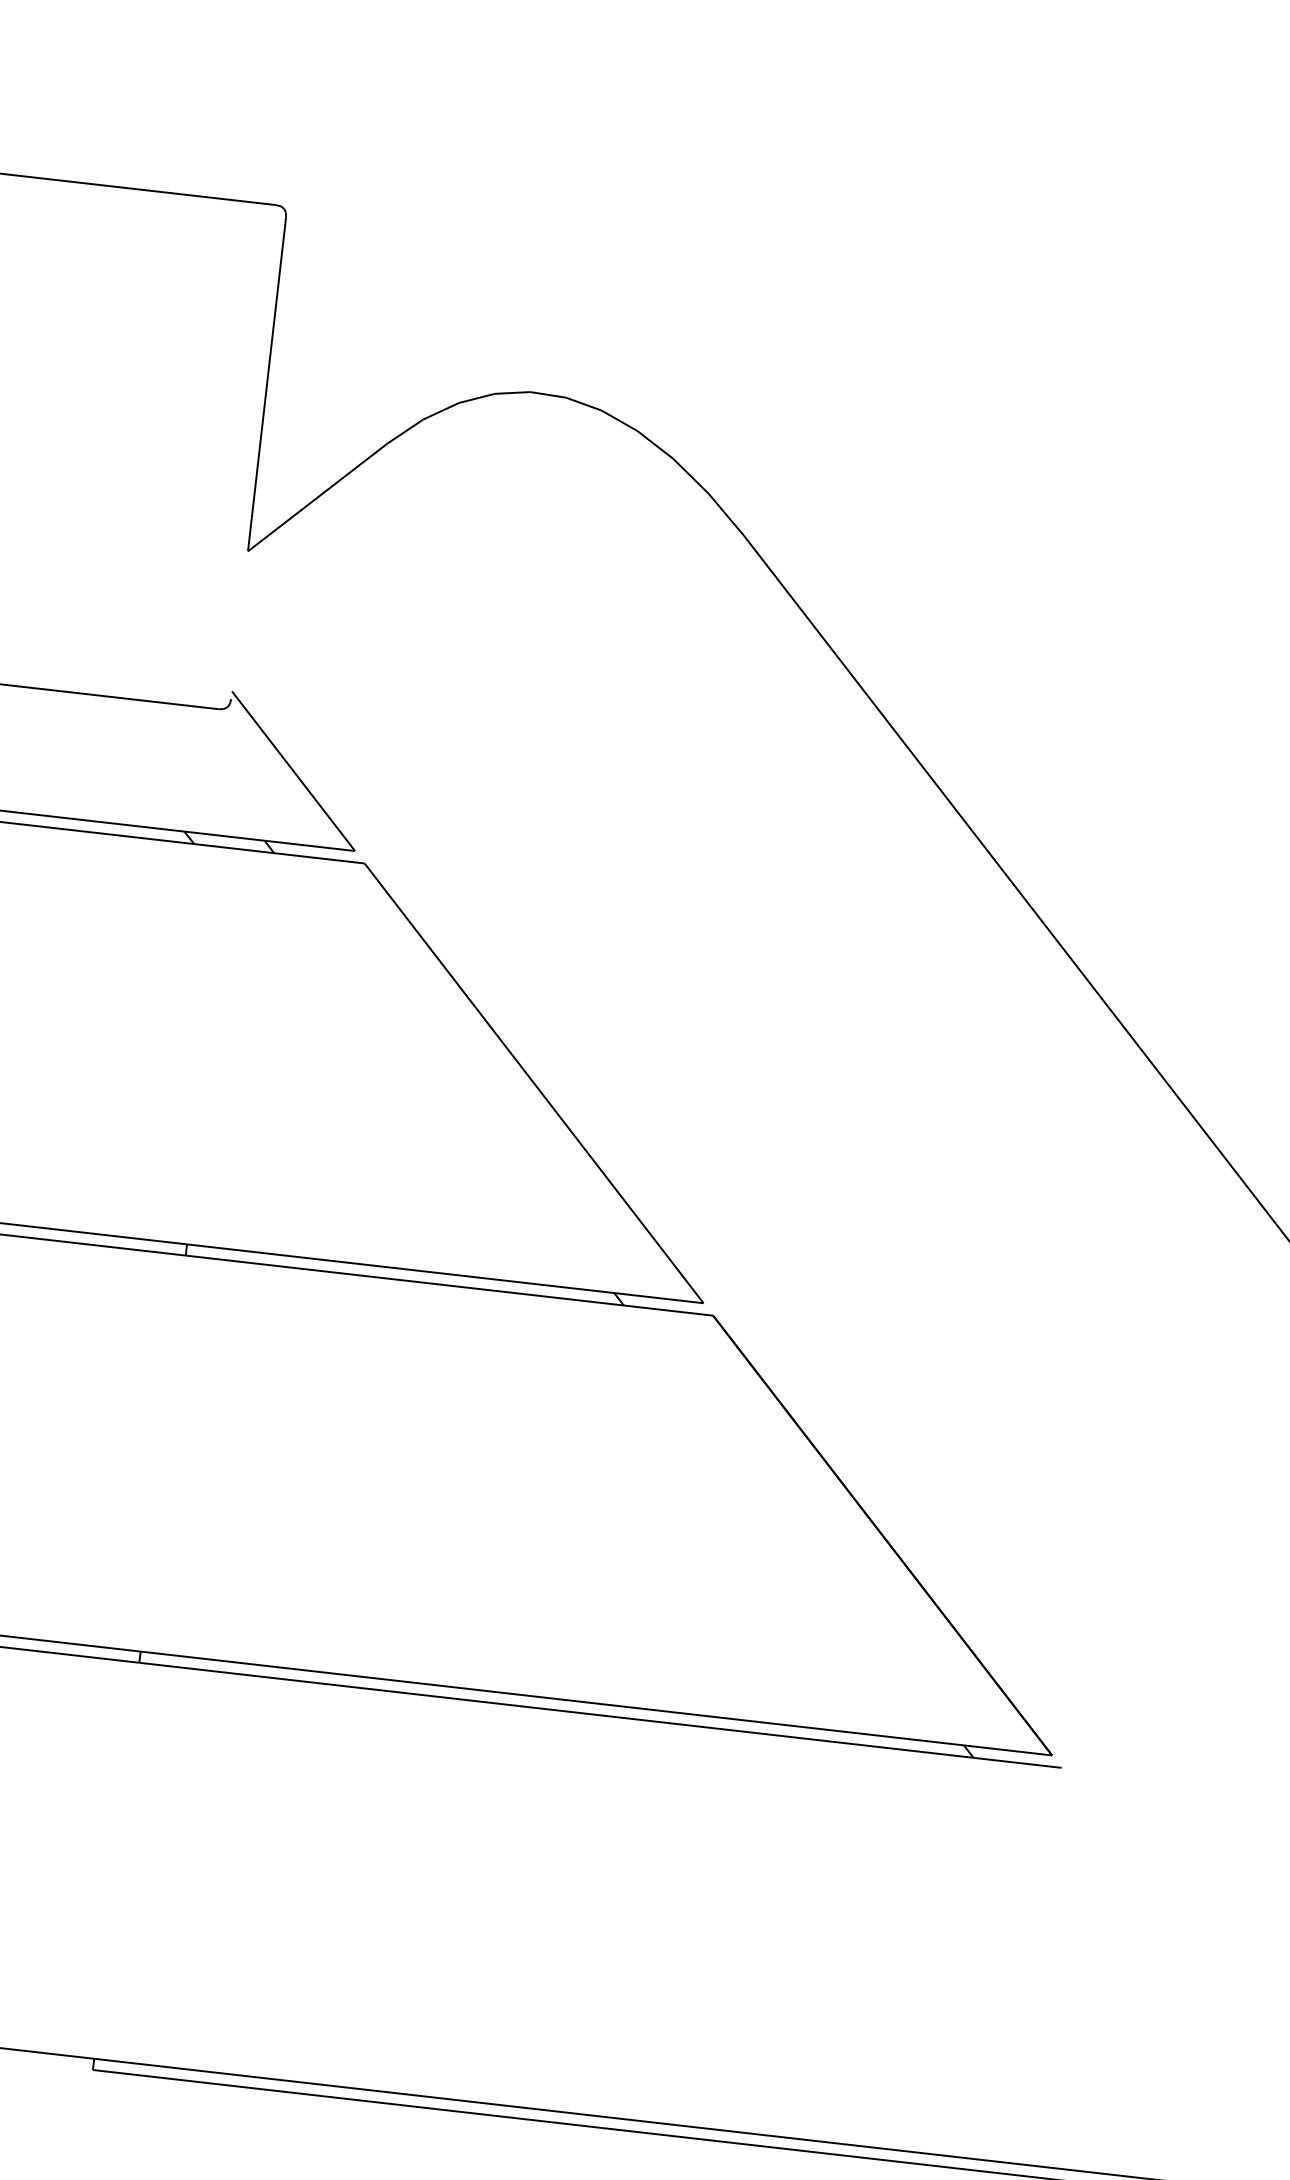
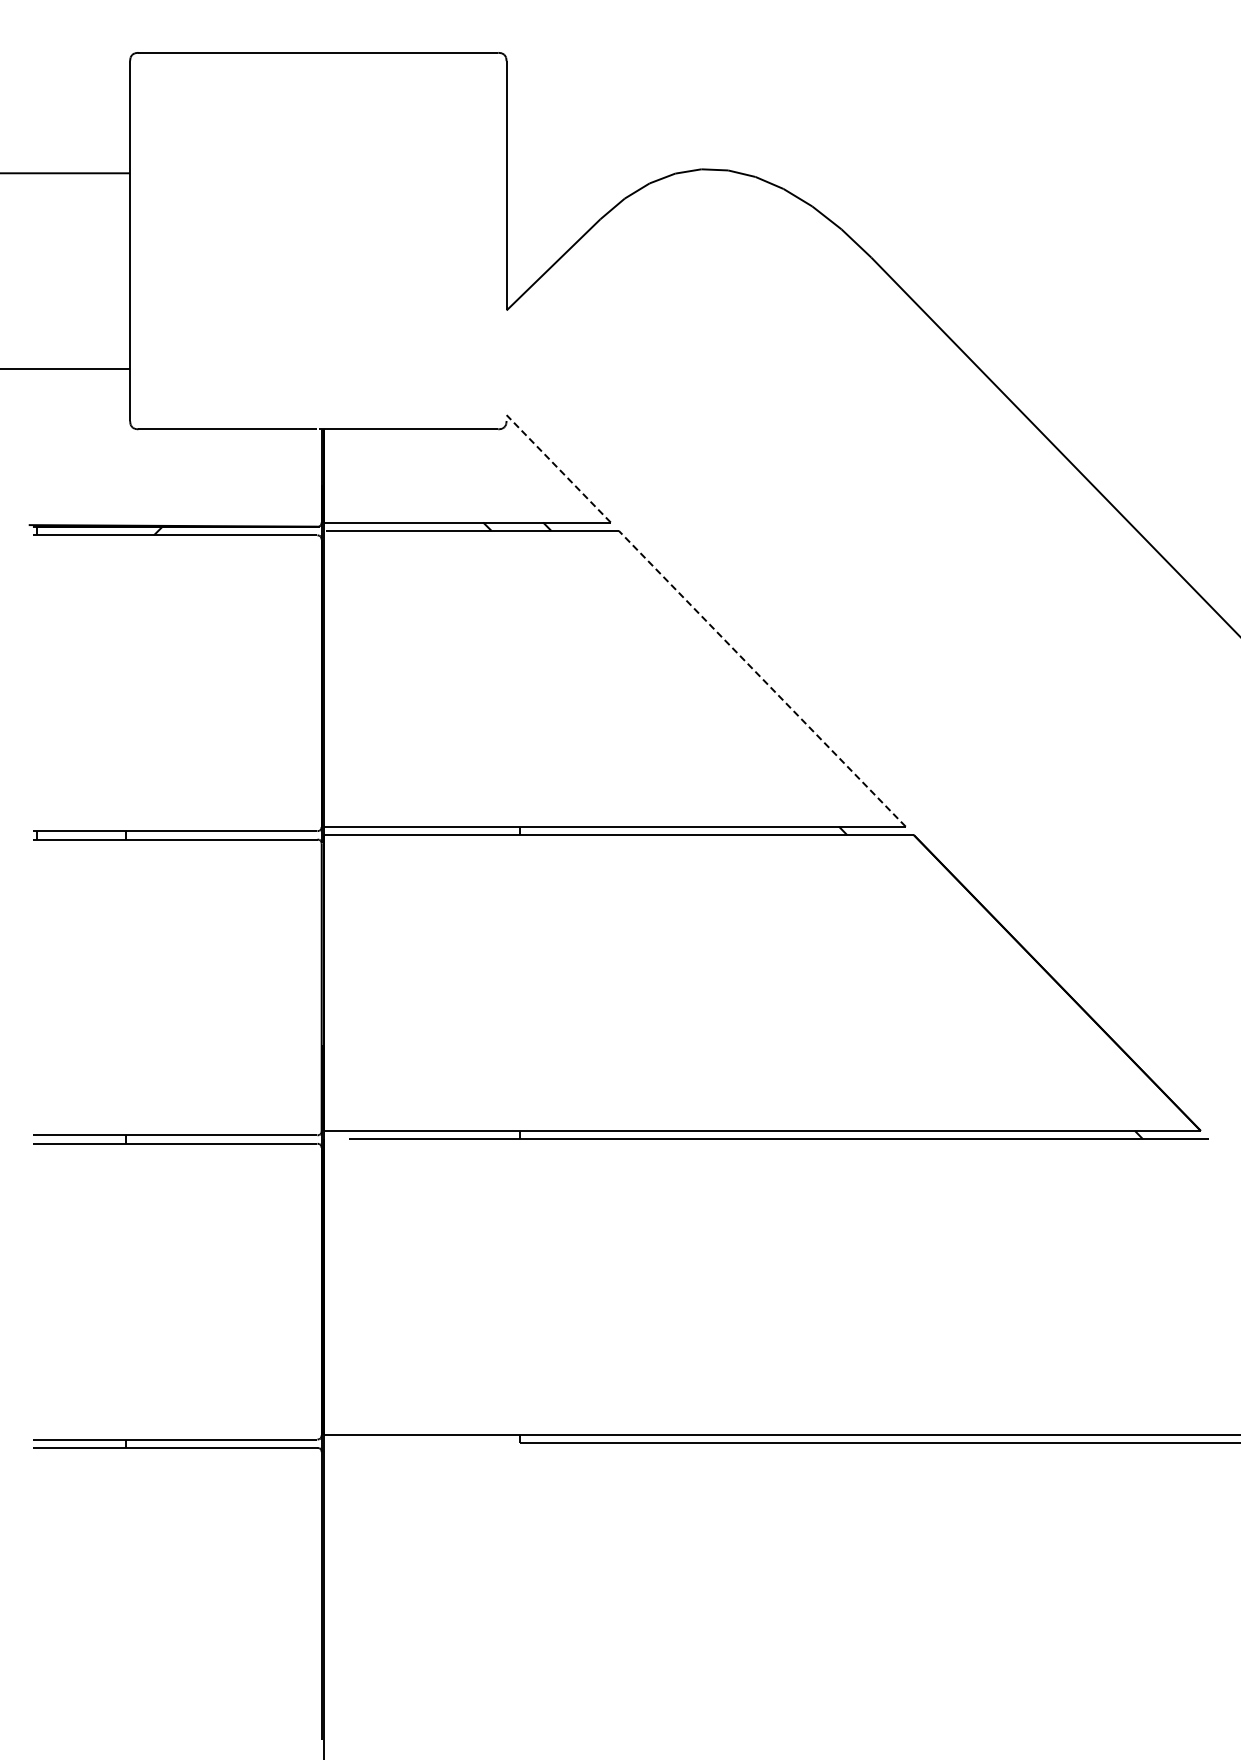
line: (293, 770) -> (558, 468), solid -> dashed
line: (533, 1082) -> (761, 678), solid -> dashed

